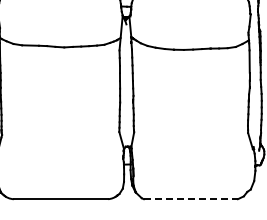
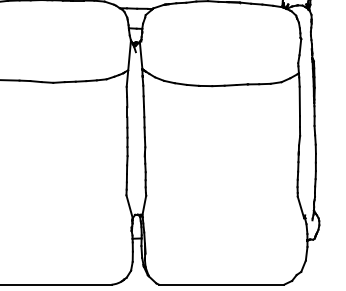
line: (191, 199) -> (222, 285), dashed -> solid

